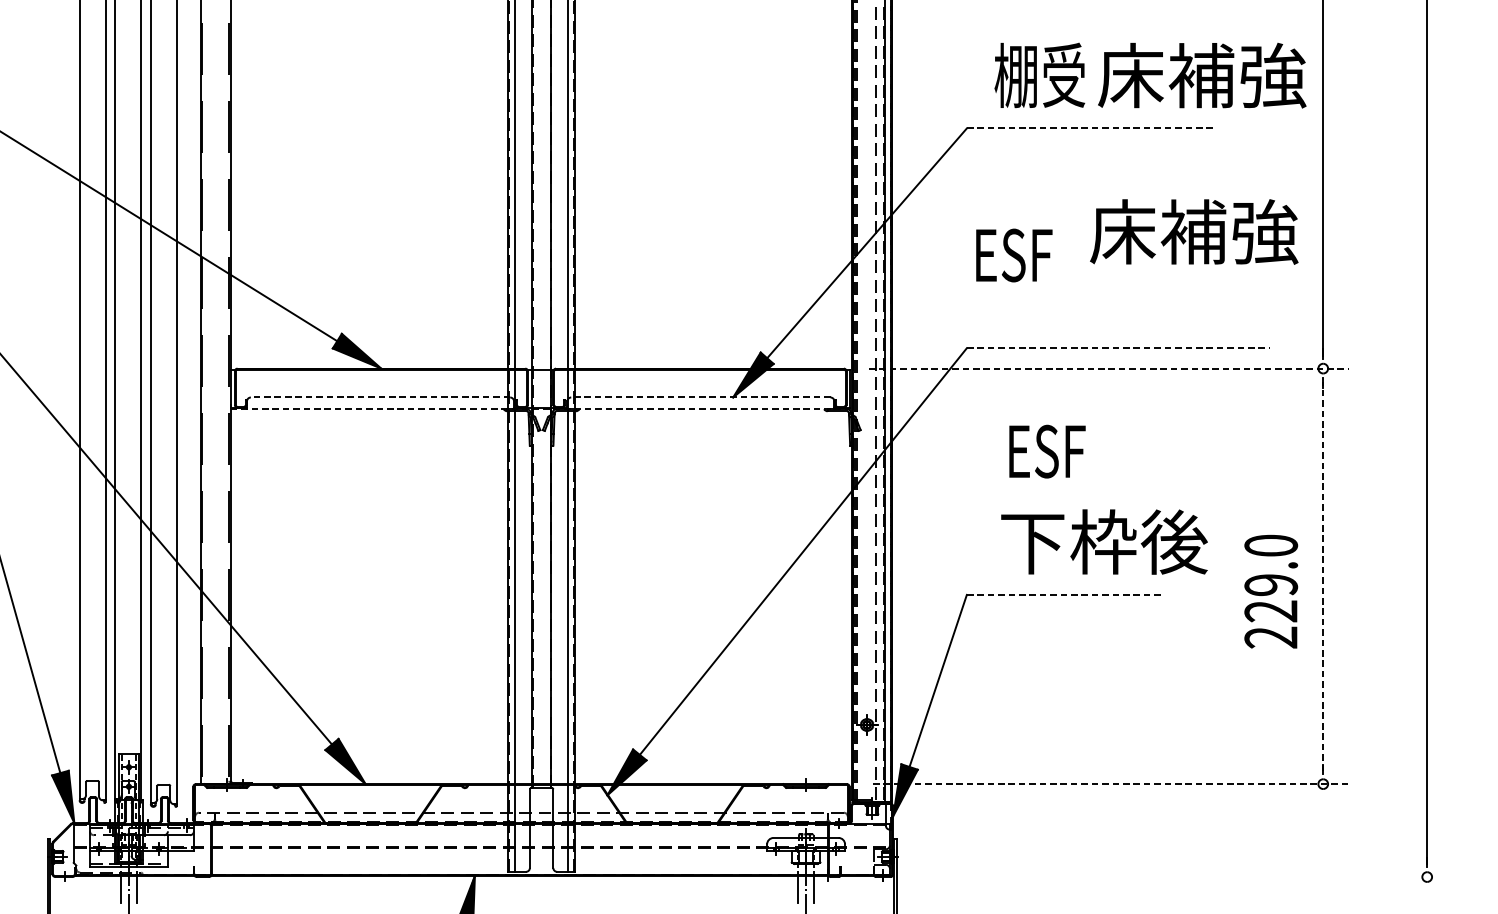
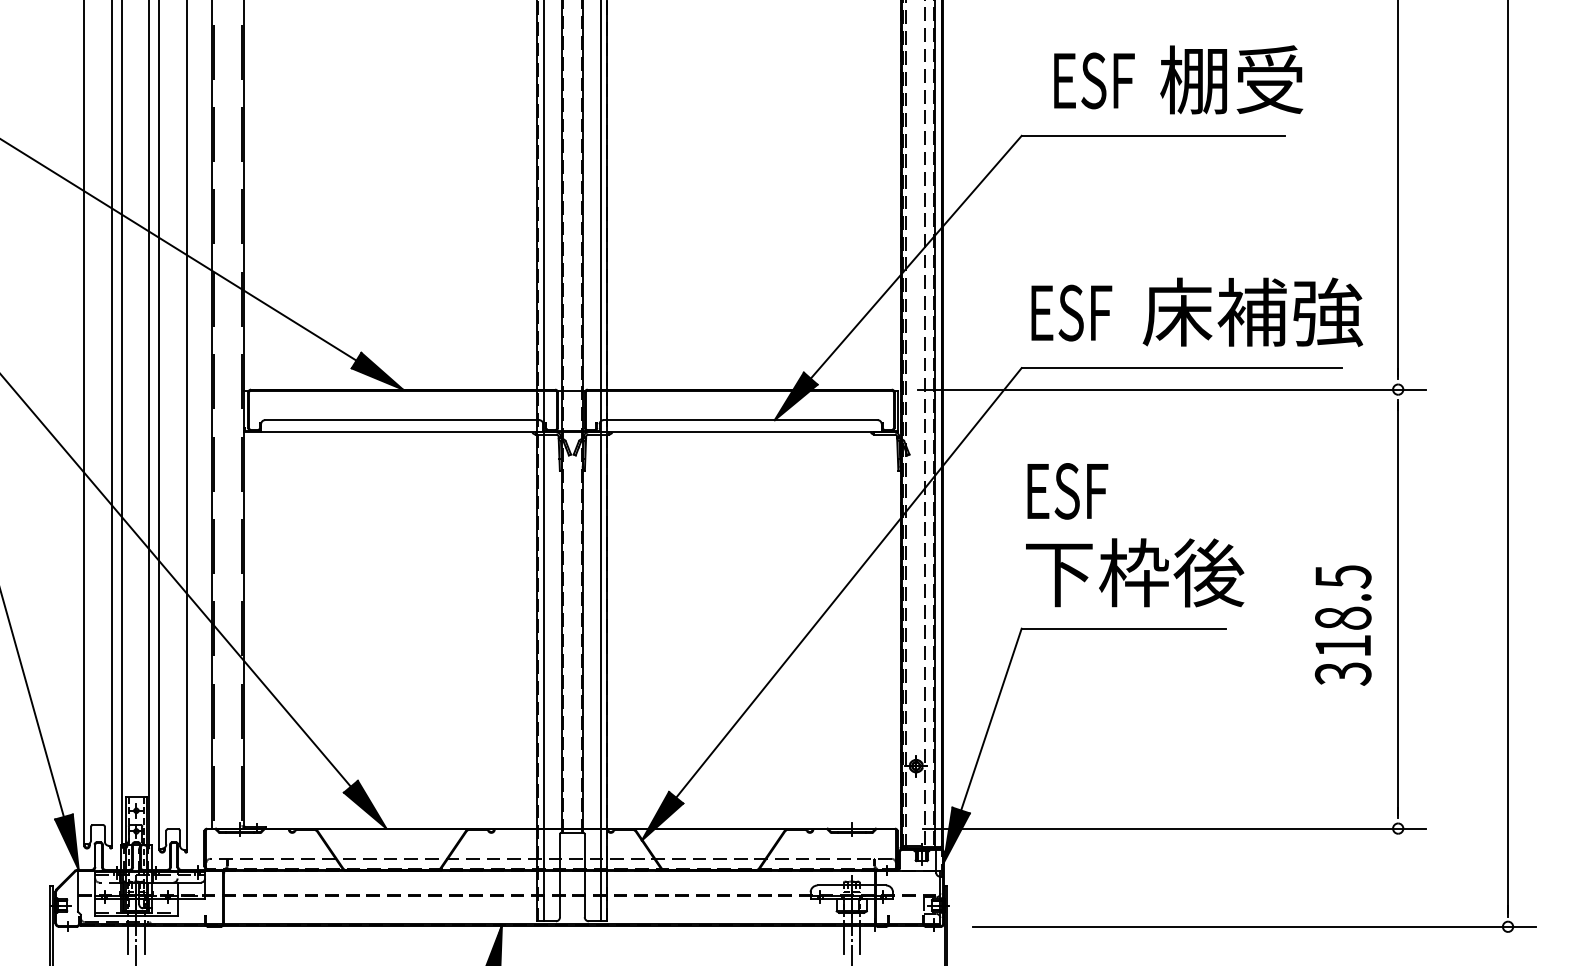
text: (1039, 75) -> (1098, 79), 棚受 -> ESF
text: (1202, 75) -> (1270, 79), 床補強 -> 棚受
line: (1091, 128) -> (1153, 135), dashed -> solid
text: (1193, 231) -> (1252, 311), moved
text: (1014, 254) -> (1071, 312), moved
line: (1119, 348) -> (1182, 368), dashed -> solid
line: (1108, 368) -> (1171, 389), dashed -> solid
line: (380, 397) -> (402, 420), dashed -> solid
line: (700, 397) -> (740, 420), dashed -> solid
line: (540, 409) -> (571, 432), dashed -> solid
text: (1047, 451) -> (1067, 491), moved
text: (1104, 541) -> (1135, 572), moved
line: (1323, 576) -> (1398, 609), dashed -> solid
text: (1270, 591) -> (1342, 625), 229.0 -> 318.5
line: (1064, 594) -> (1124, 628), dashed -> solid
line: (1111, 784) -> (1174, 828), dashed -> solid
line: (1186, 876) -> (1253, 926), added

